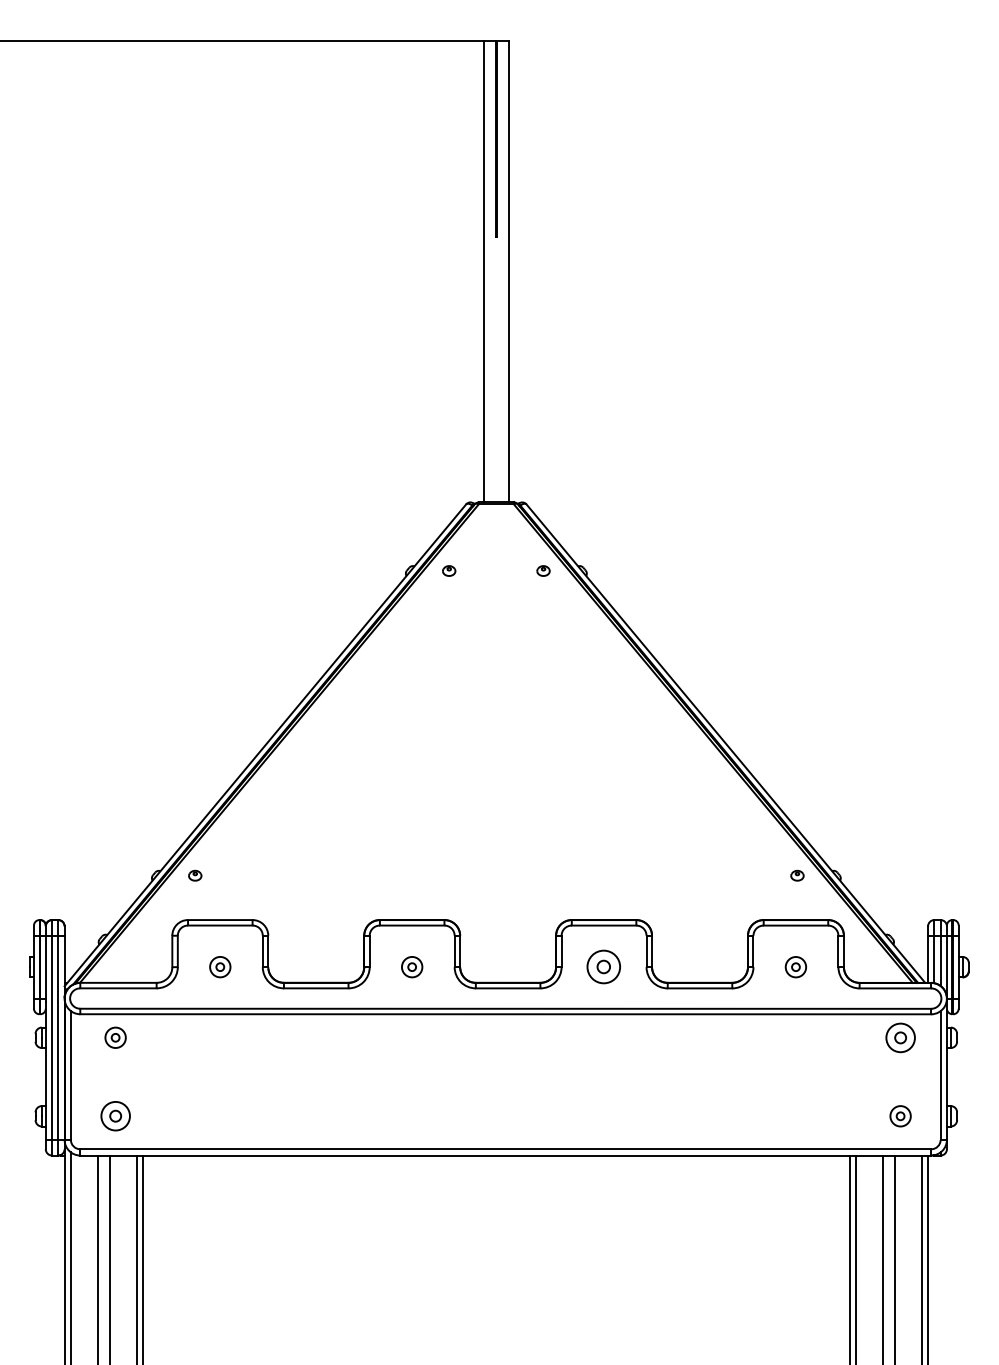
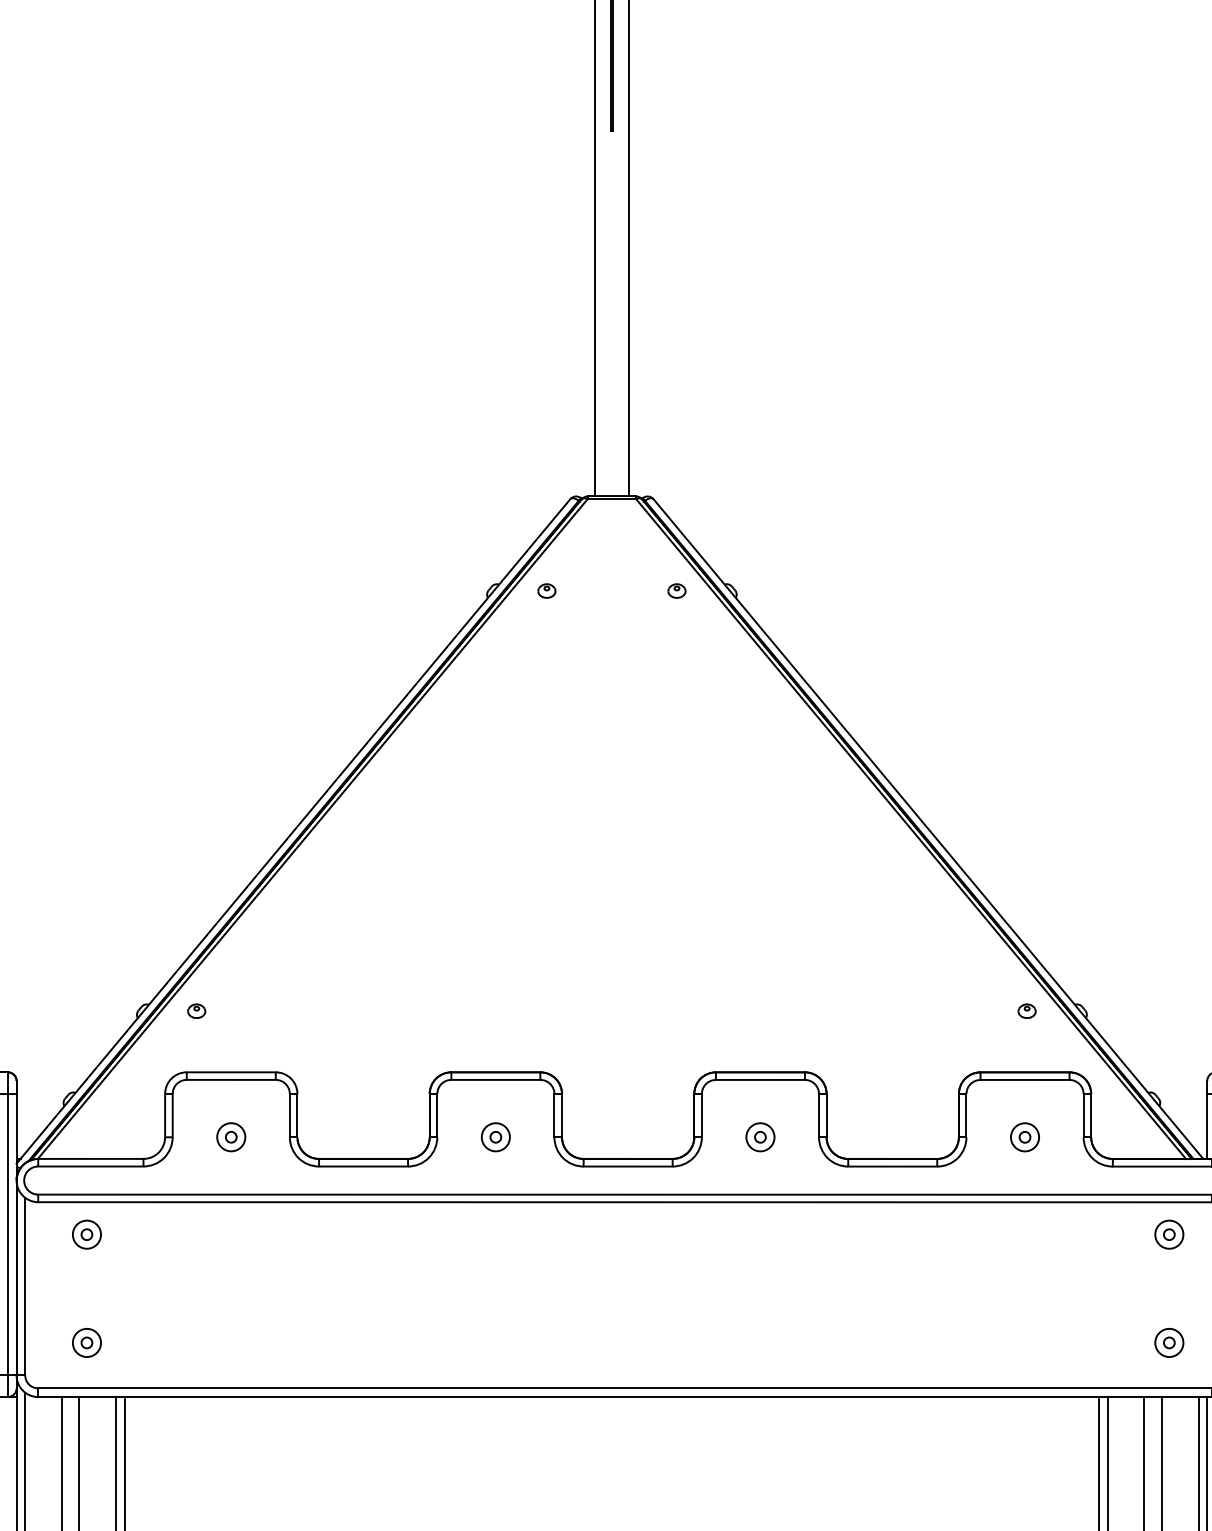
part: (604, 967) -> (761, 1137), size x0.62
part: (900, 1037) -> (1169, 1234), size x0.71
part: (115, 1116) -> (86, 1343), size x0.71

